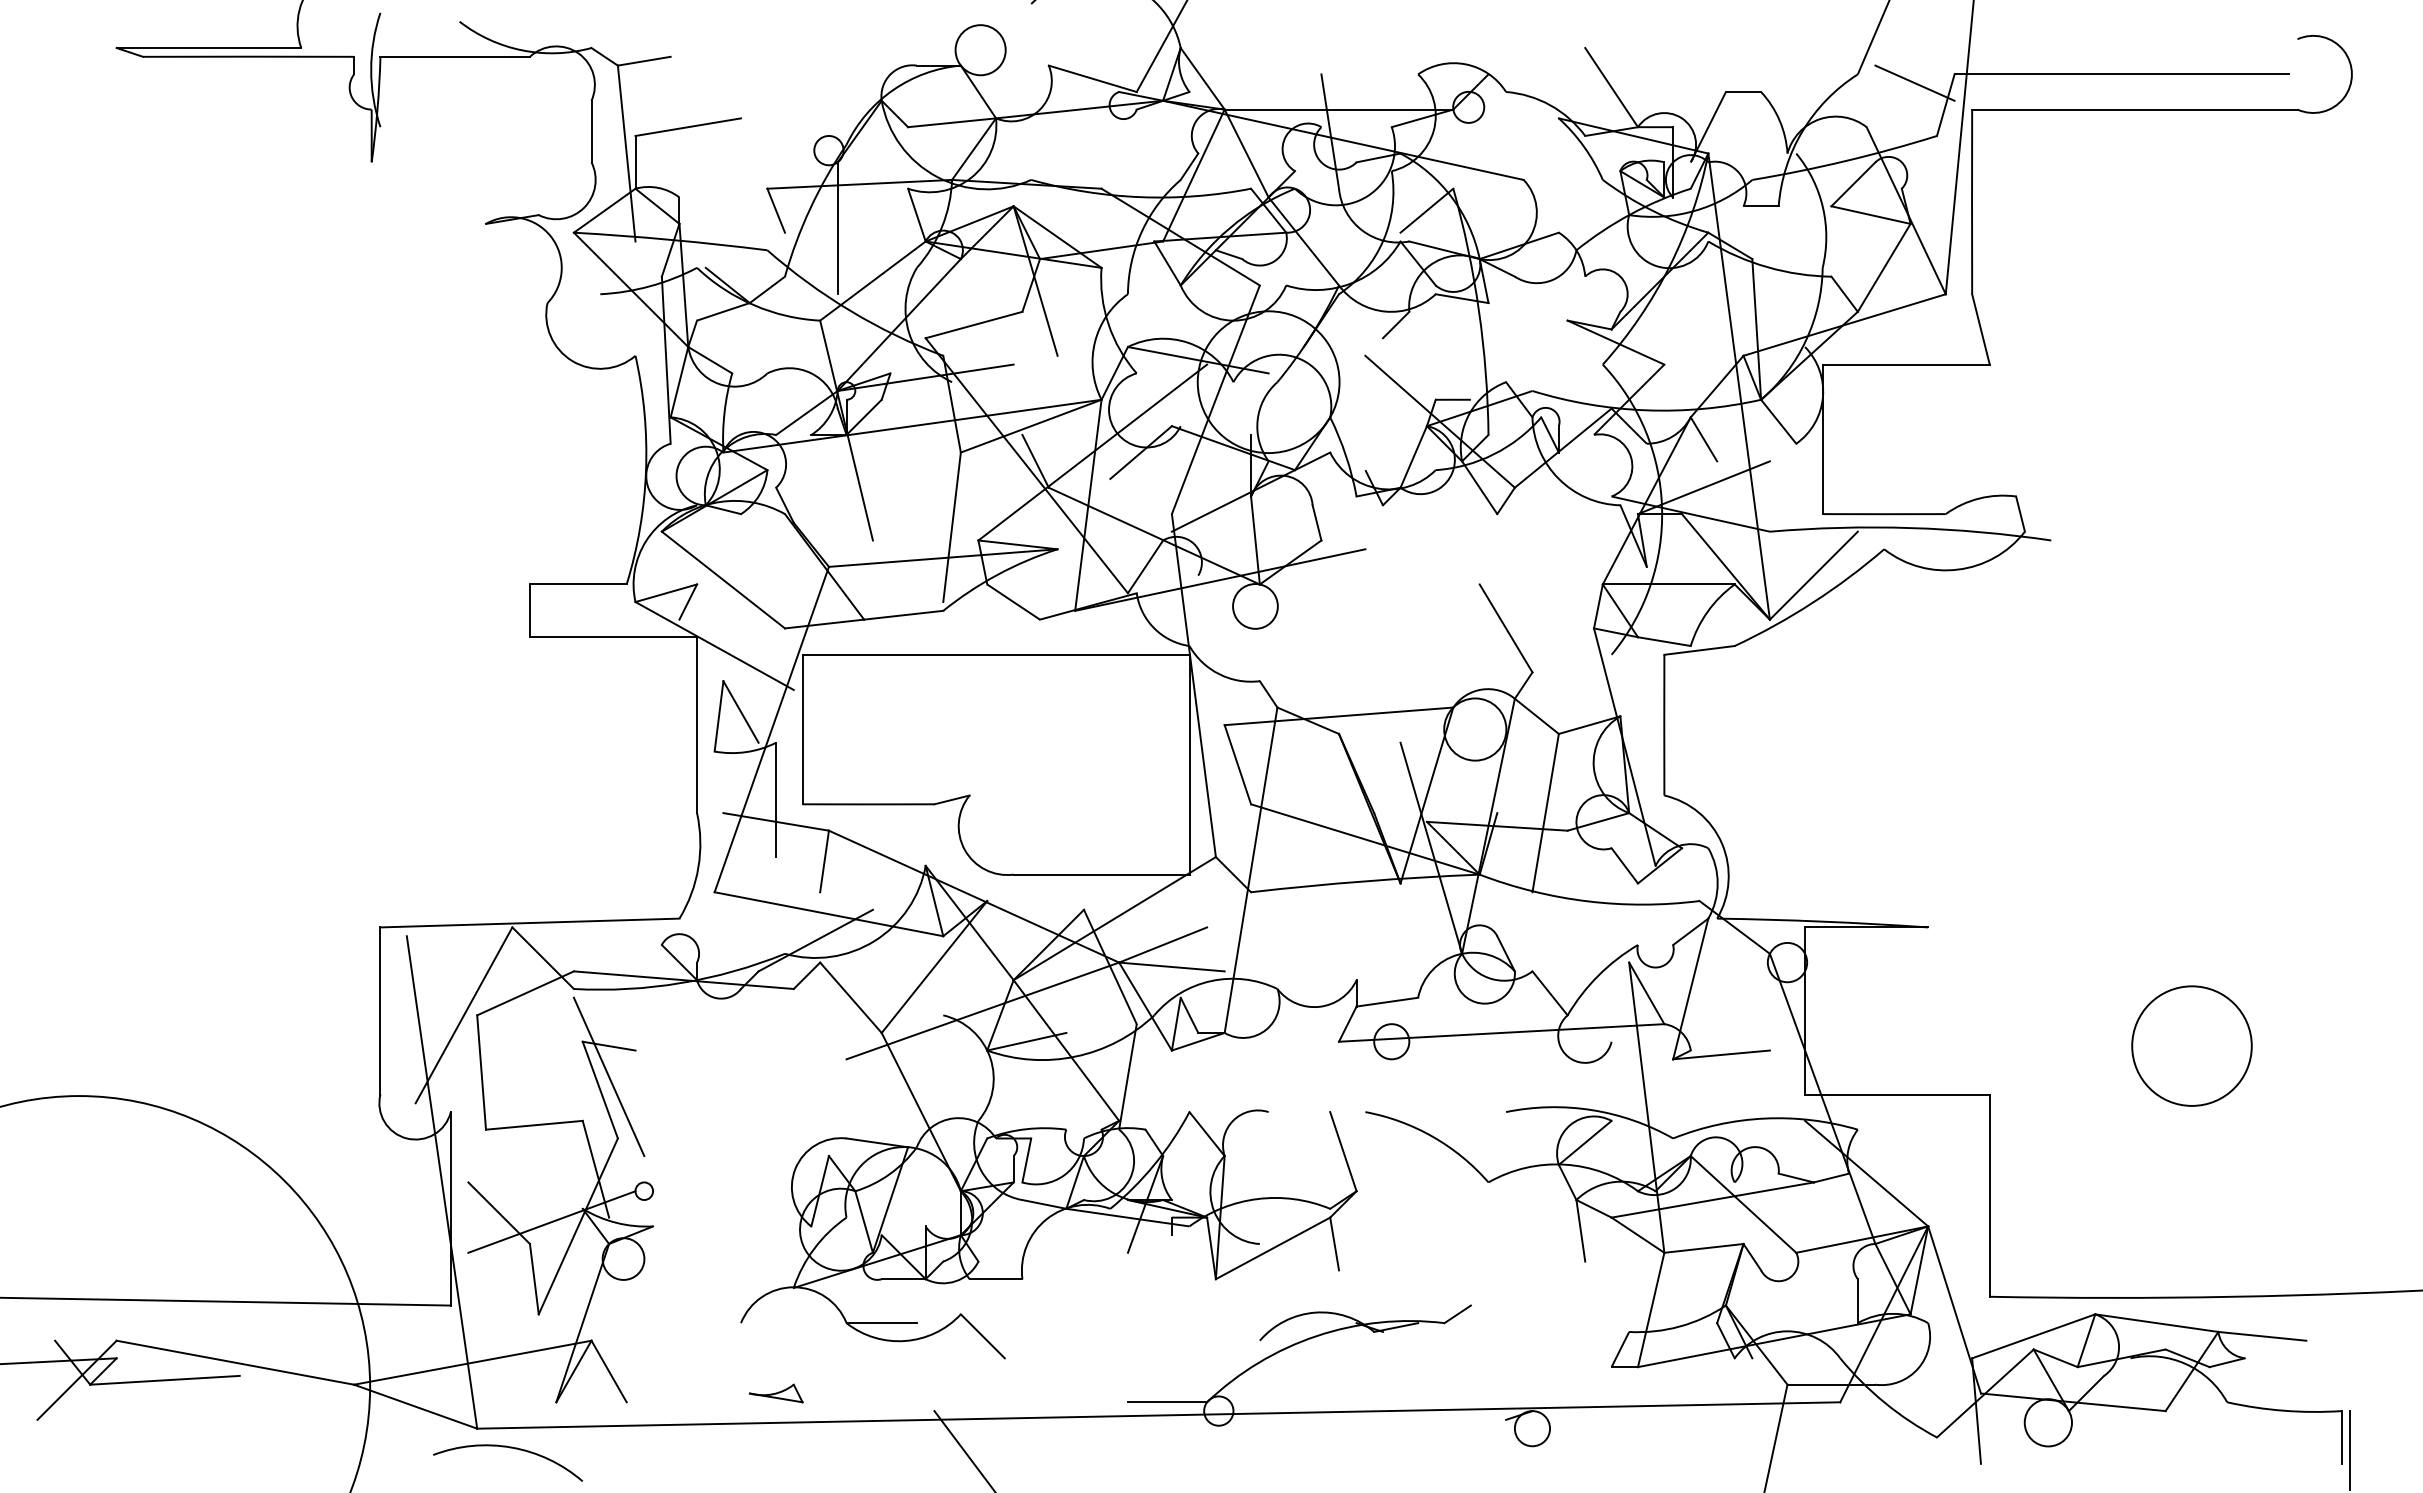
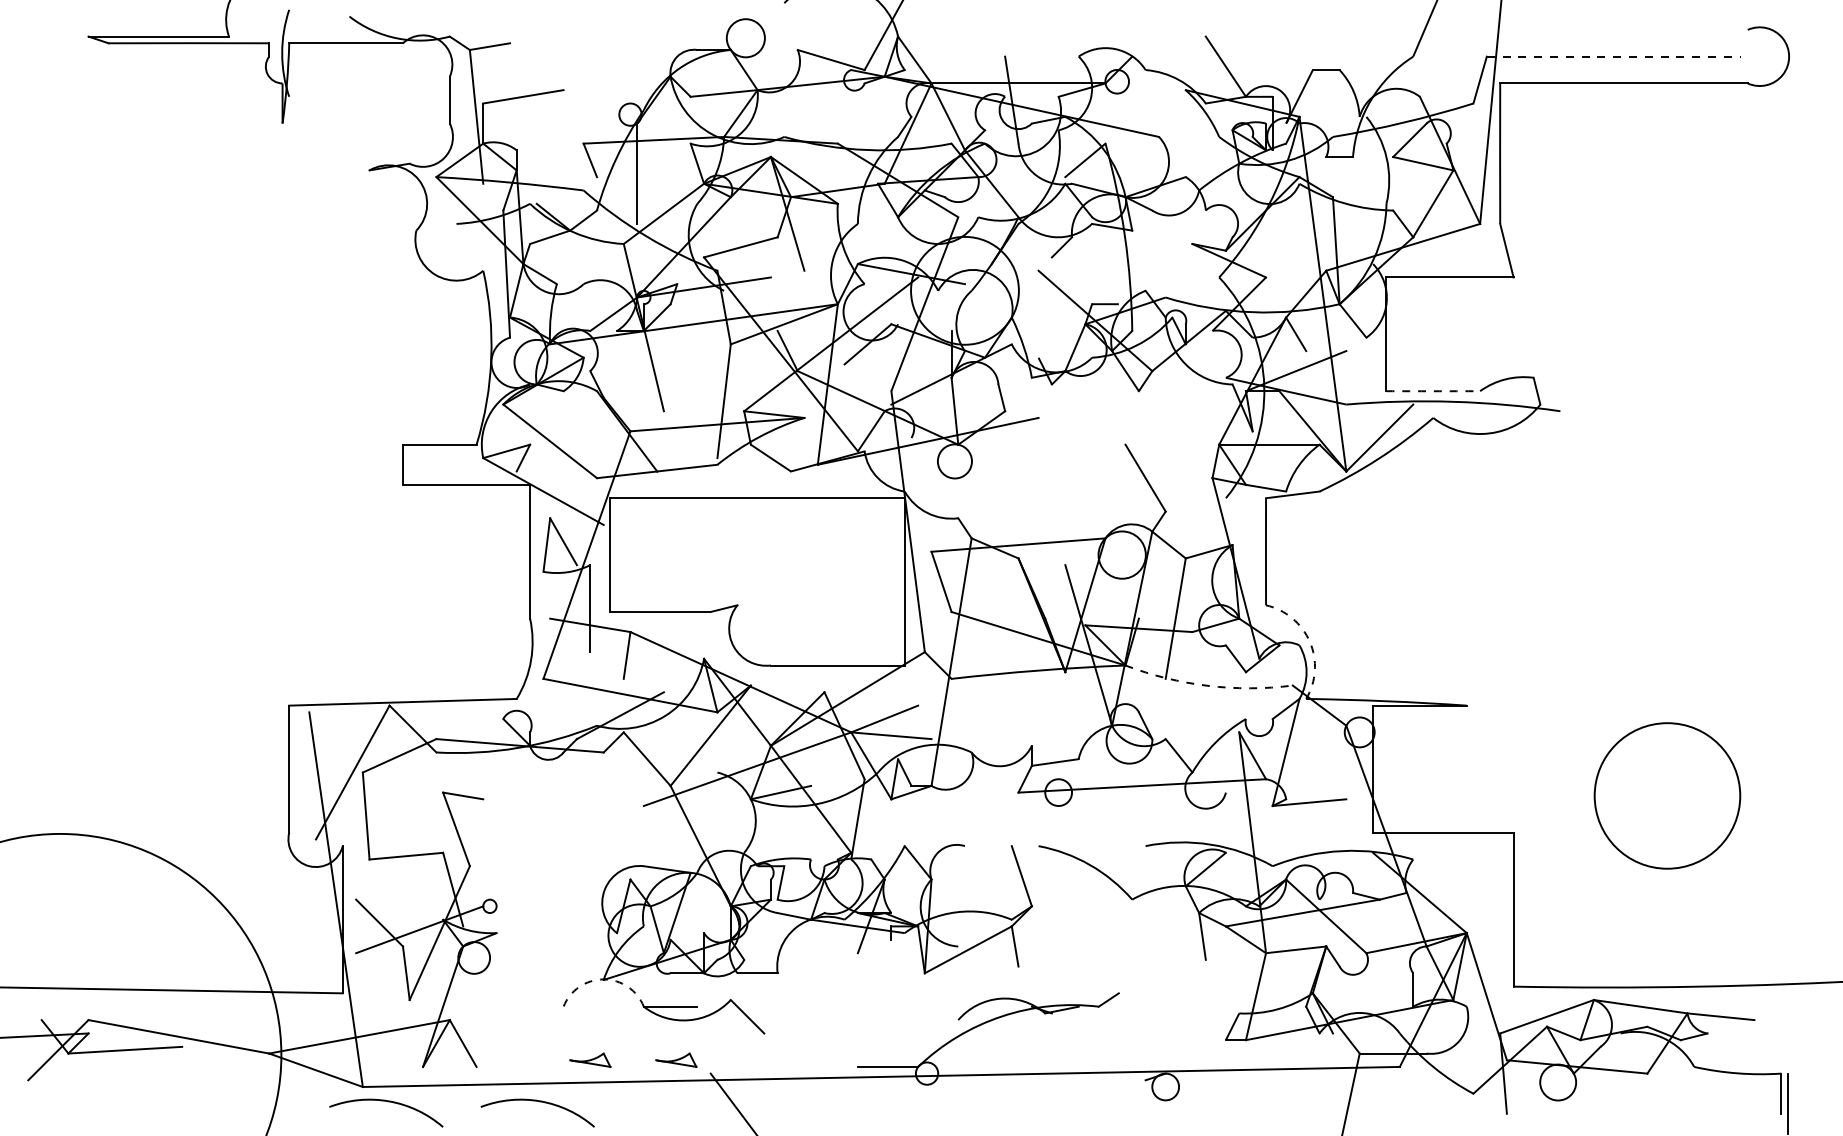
line: (2122, 74) -> (1614, 56), solid -> dashed
line: (1914, 82) -> (1456, 62), removed
arc: (1884, 514) -> (1433, 391), solid -> dashed
arc: (1722, 843) -> (1310, 641), solid -> dashed
arc: (1588, 901) -> (1208, 685), solid -> dashed
circle: (2191, 1045) -> (1667, 795), size x1.6
line: (608, 1076) -> (462, 819), removed
arc: (793, 1287) -> (603, 979), solid -> dashed
part: (888, 1393) -> (675, 1060), added
arc: (708, 1448) -> (538, 1102), added

